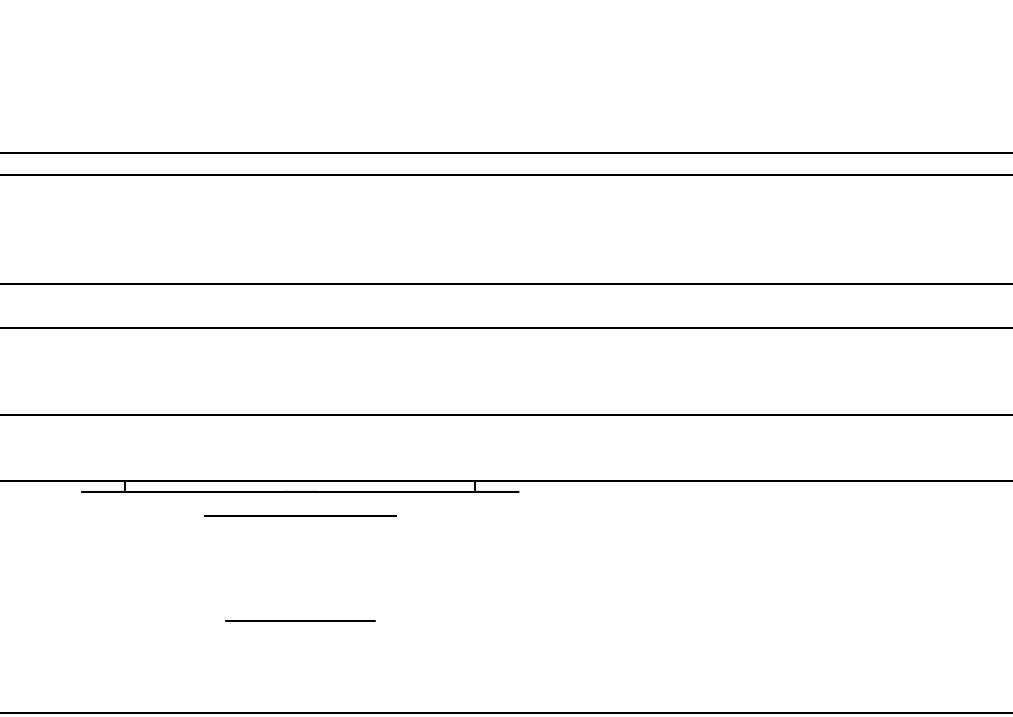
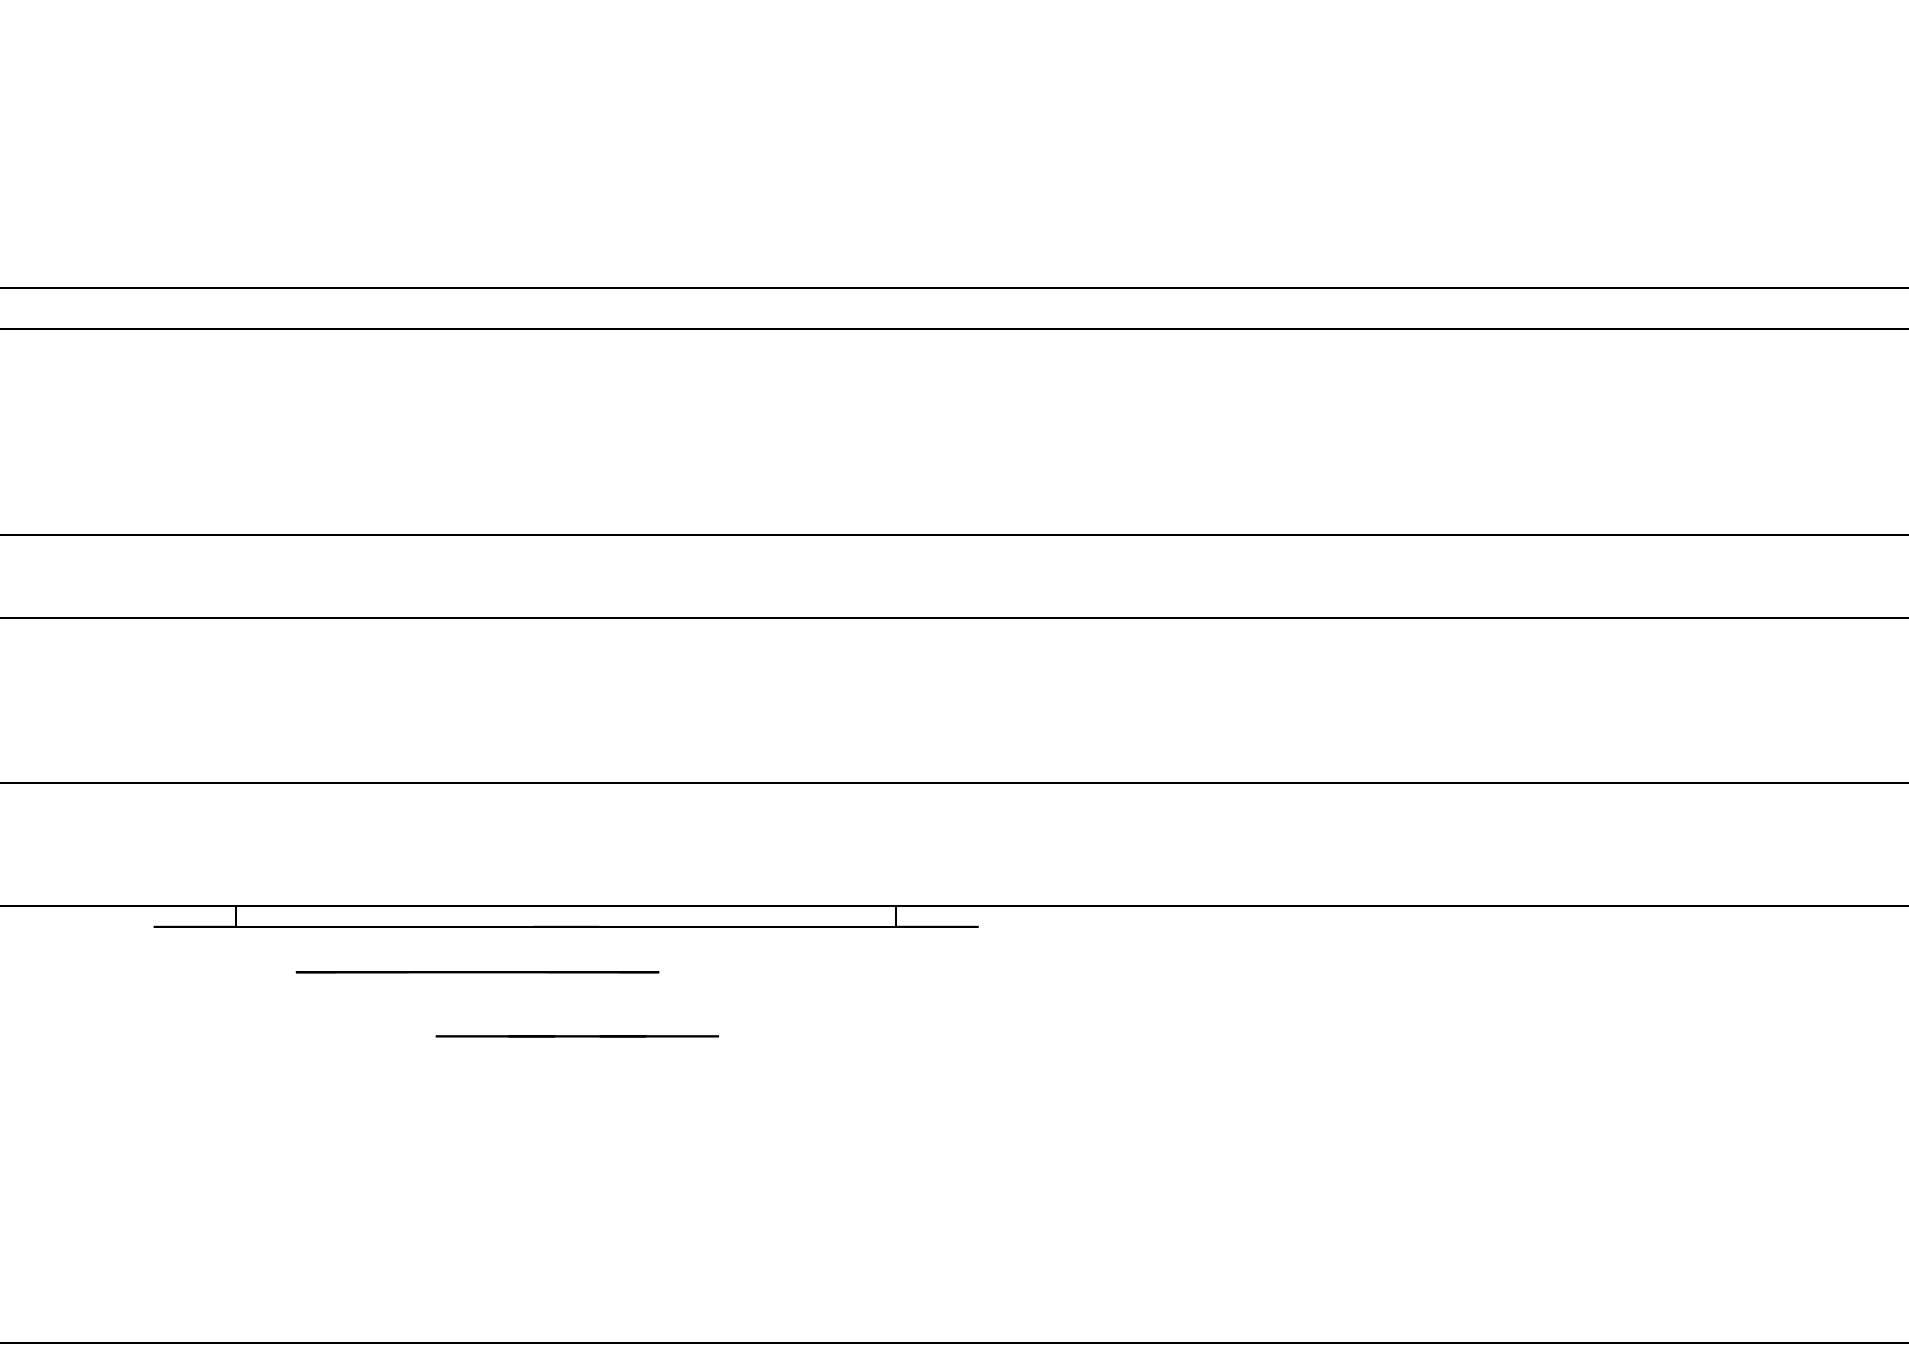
line: (300, 515) -> (477, 971), moved
line: (300, 620) -> (577, 1035), moved

